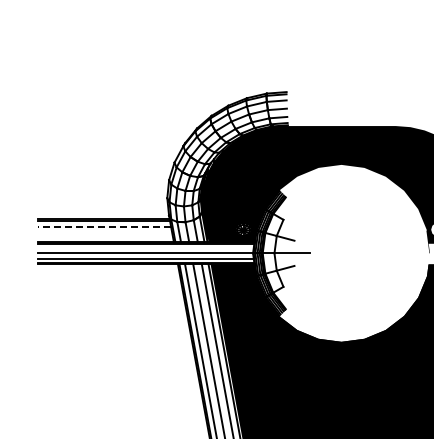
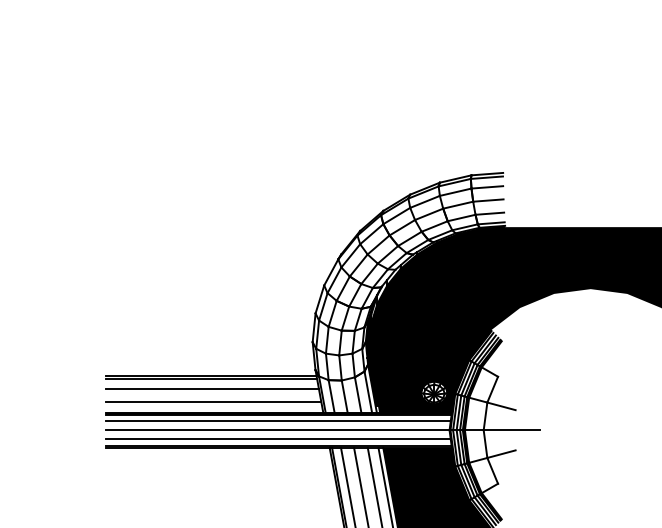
line: (104, 227) -> (212, 389), dashed -> solid
line: (104, 235) -> (212, 401), added
line: (145, 247) -> (277, 420), added

